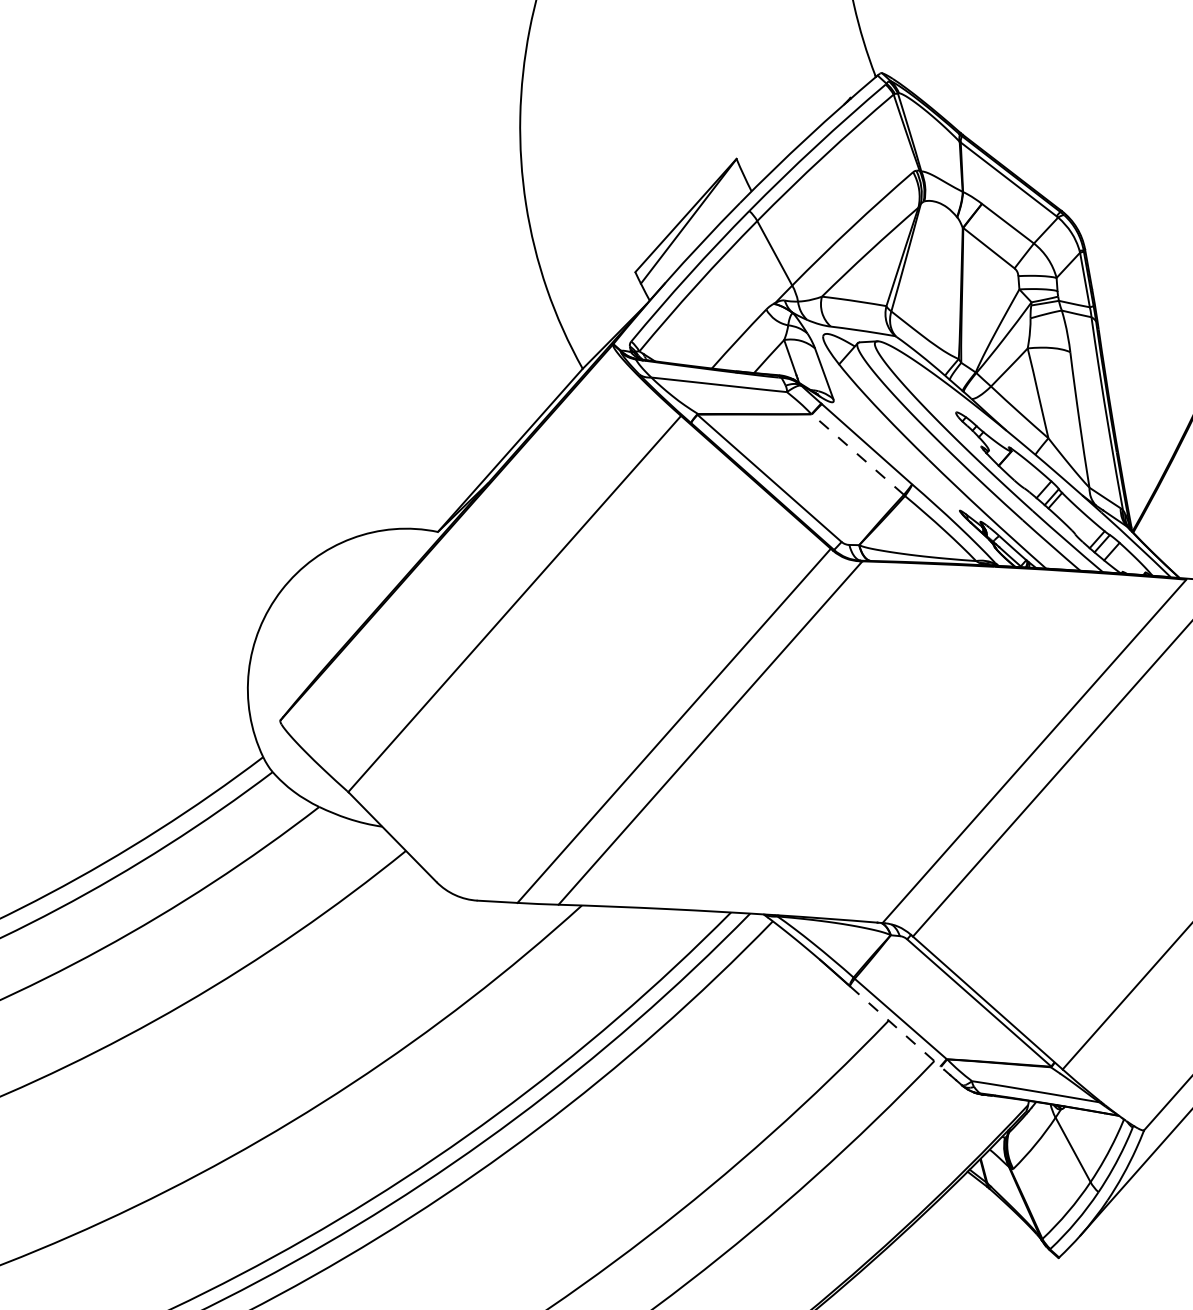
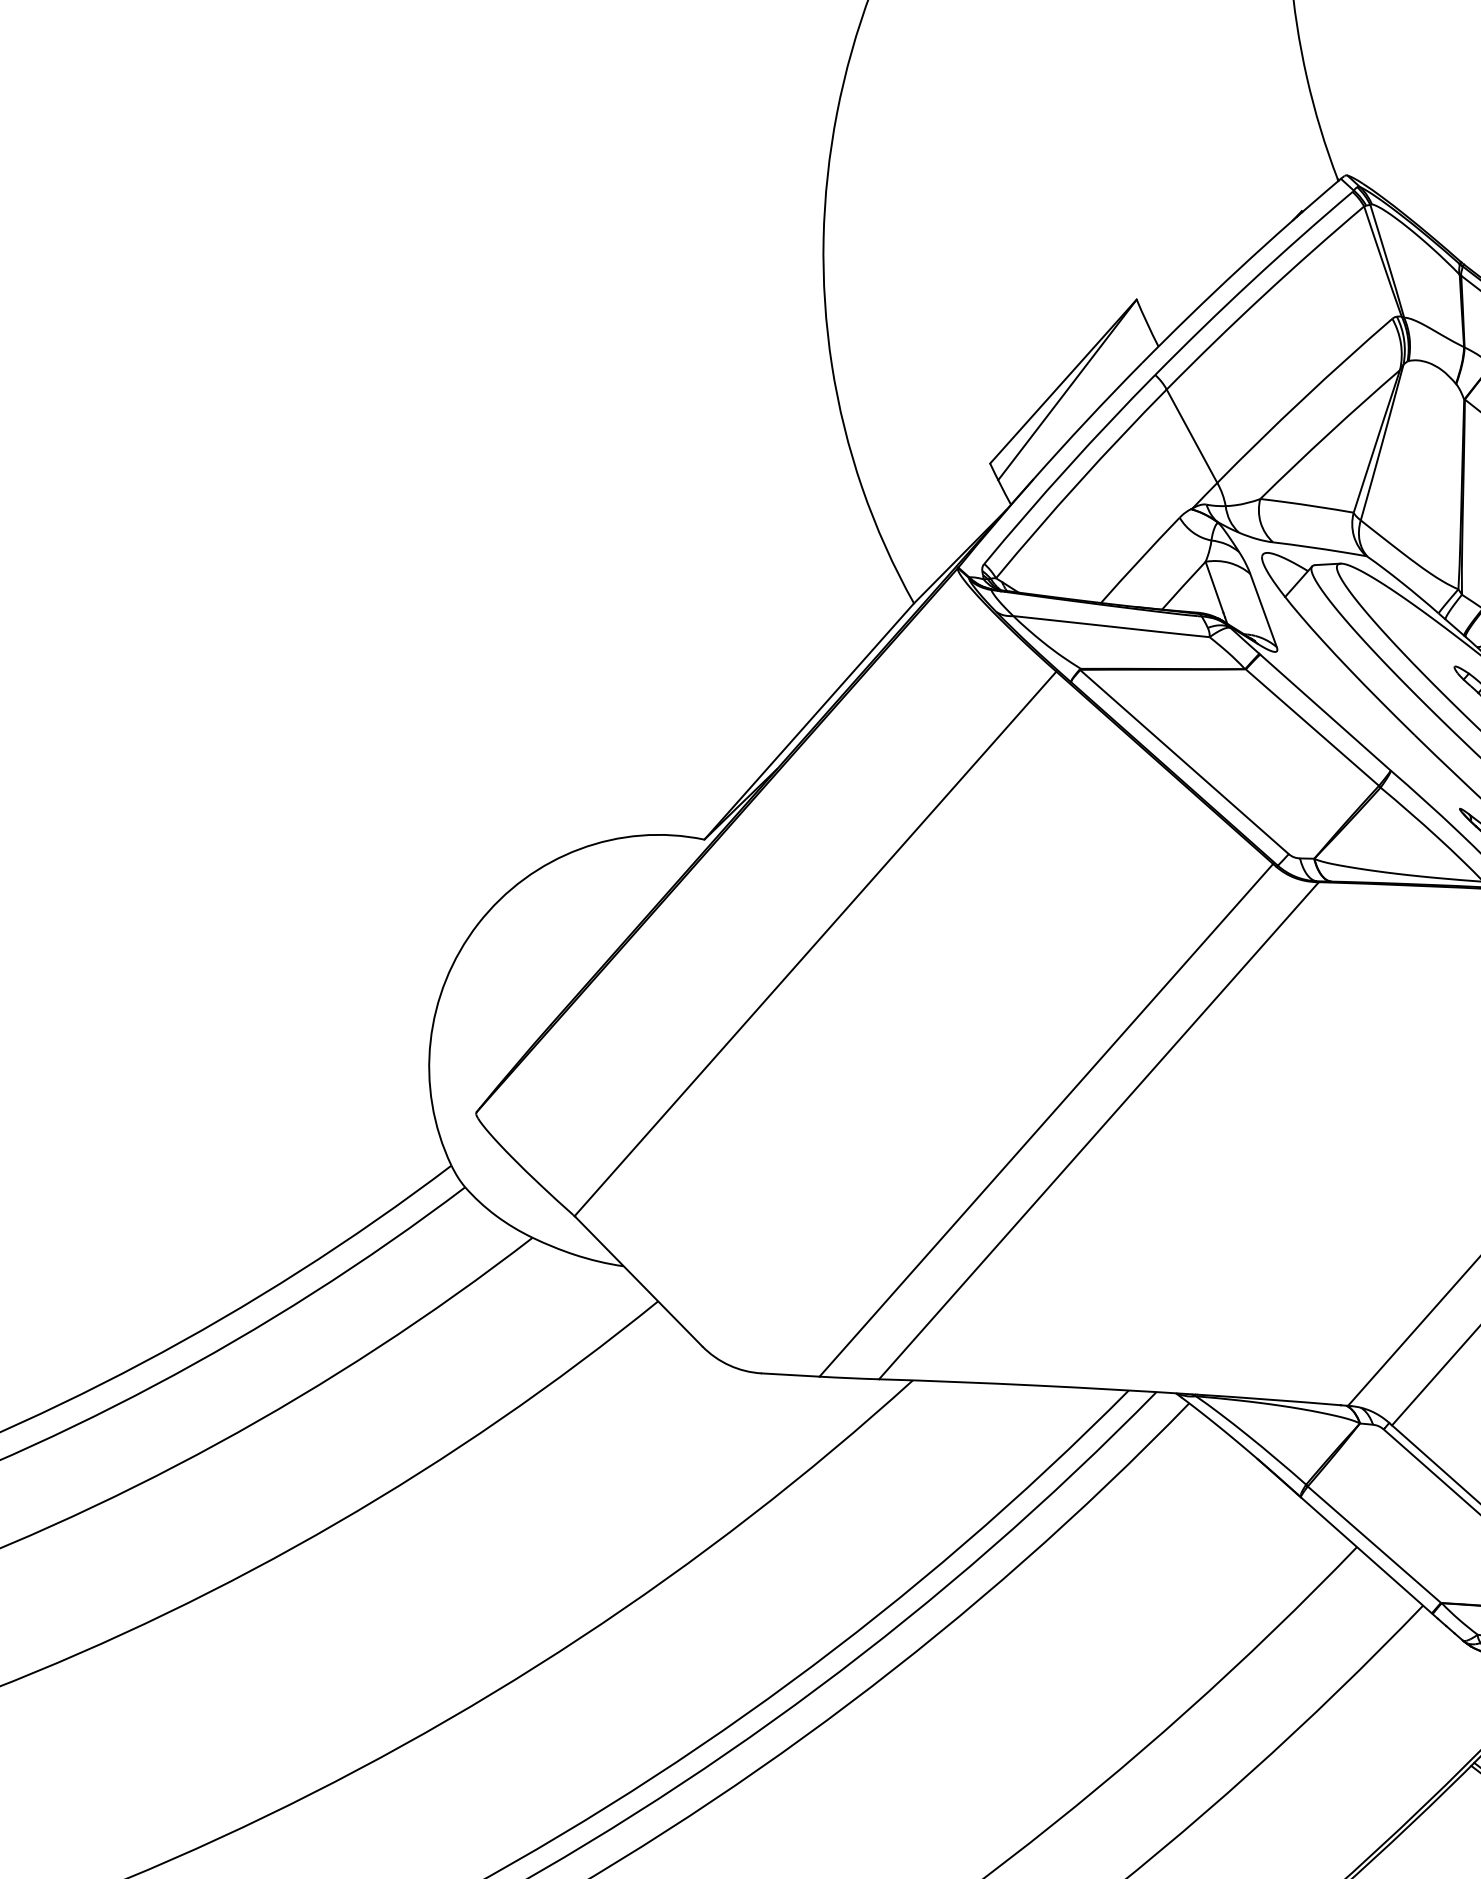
line: (857, 454) -> (1311, 727), dashed -> solid
line: (897, 1028) -> (1369, 1558), dashed -> solid

